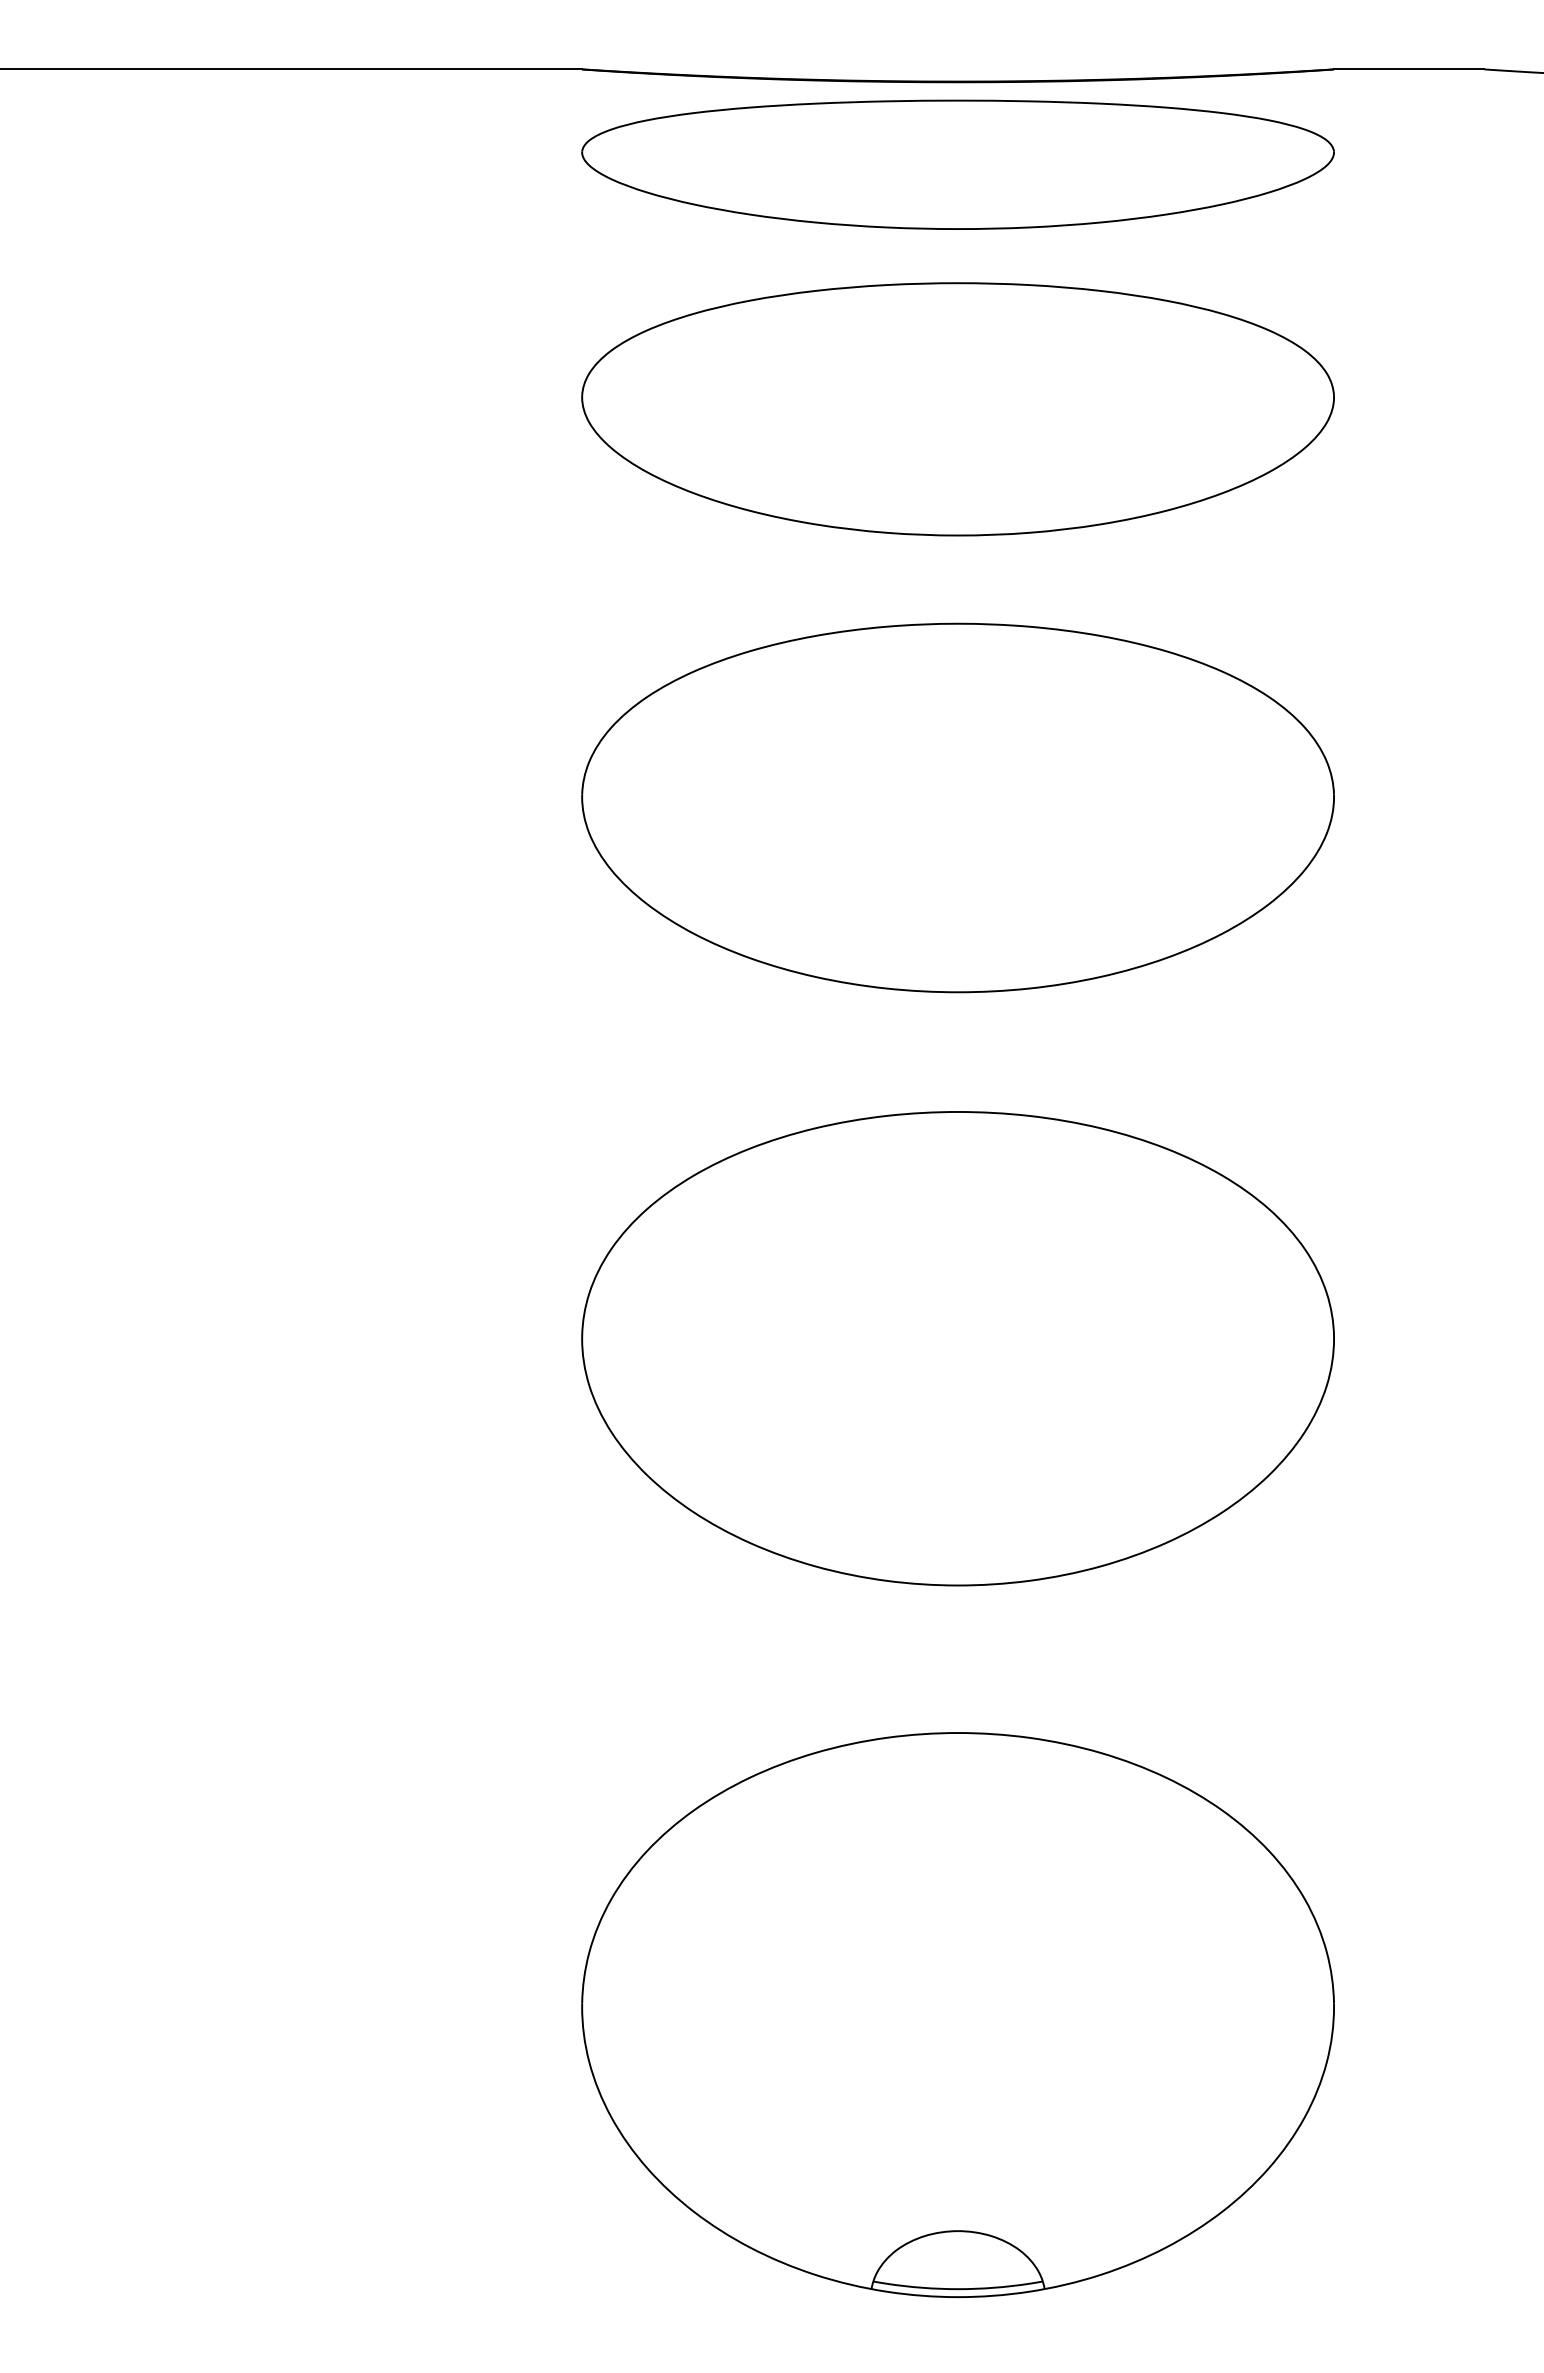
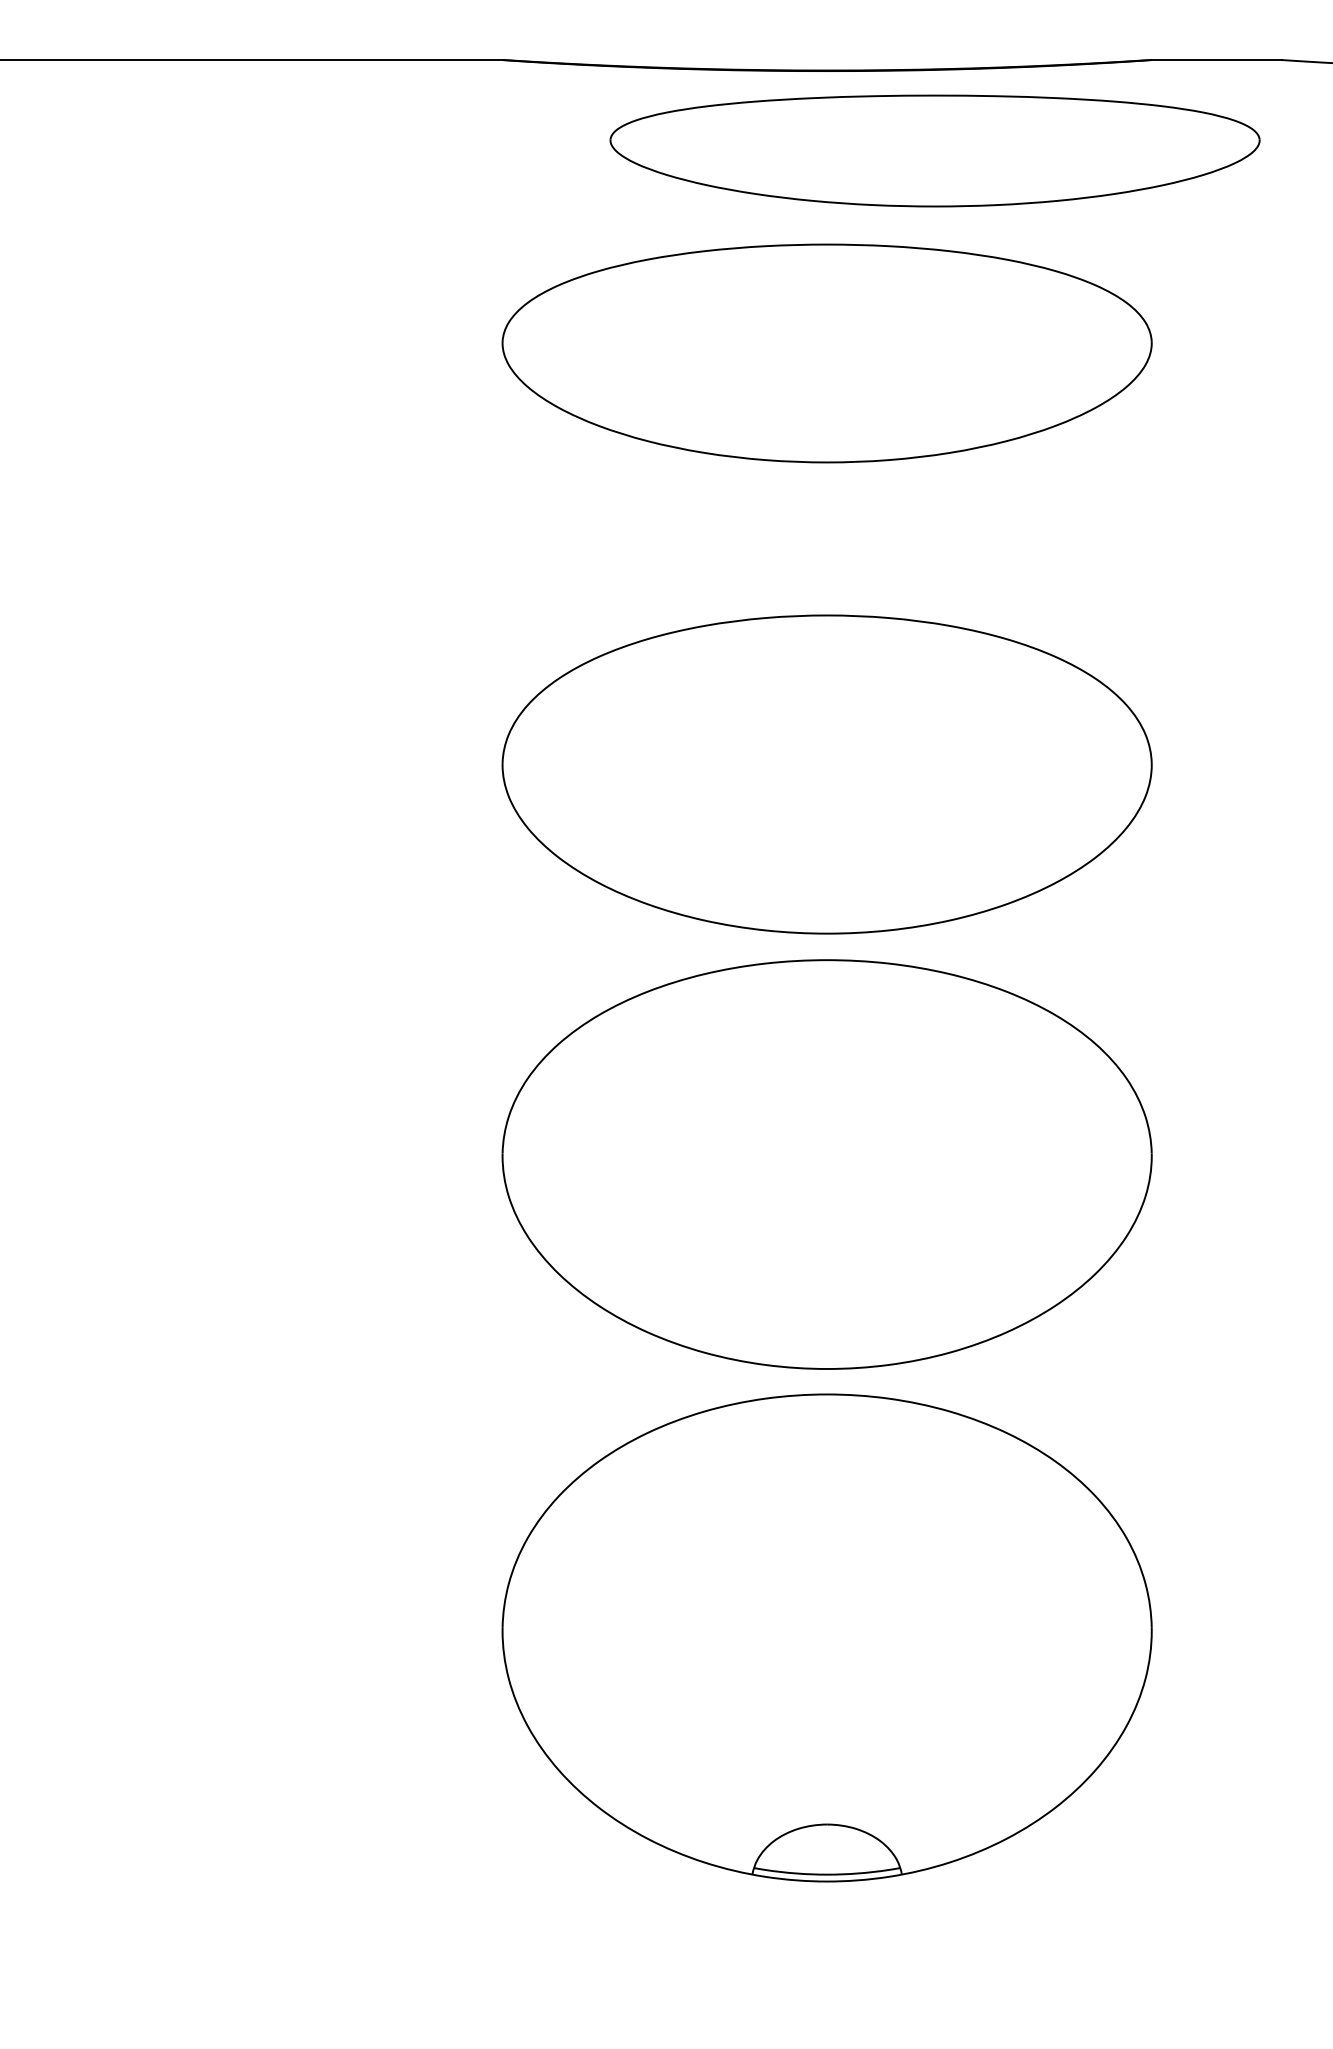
part: (957, 164) -> (934, 150), moved
part: (957, 807) -> (826, 774), moved
part: (957, 2014) -> (826, 1637), moved

